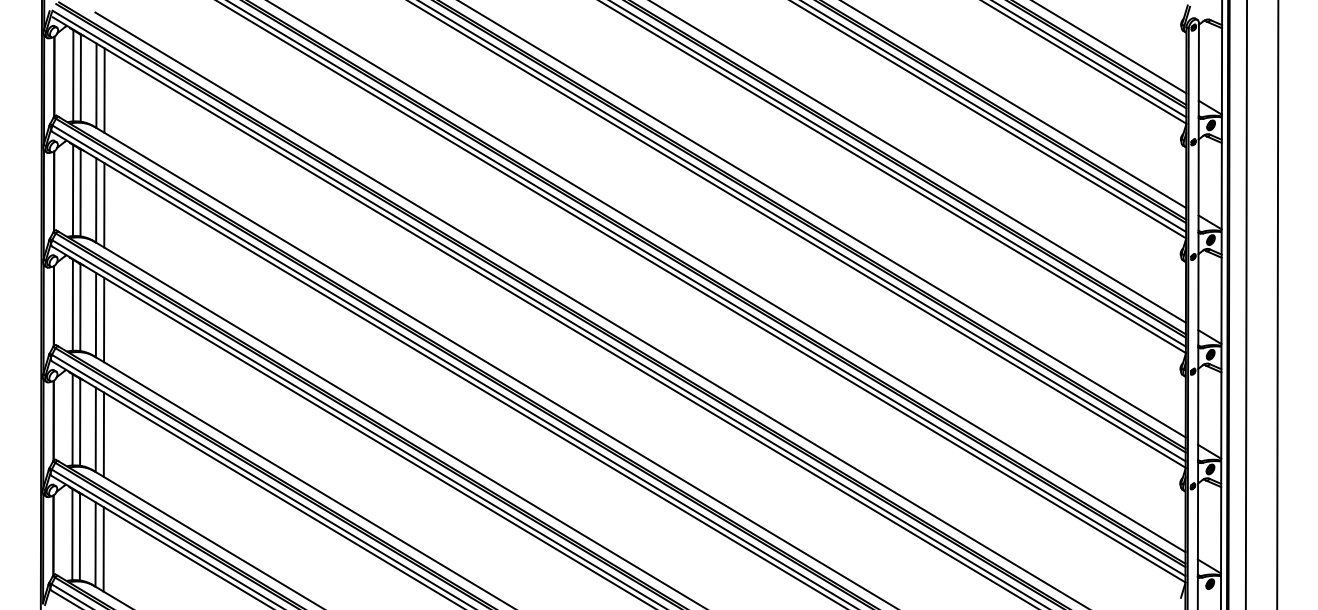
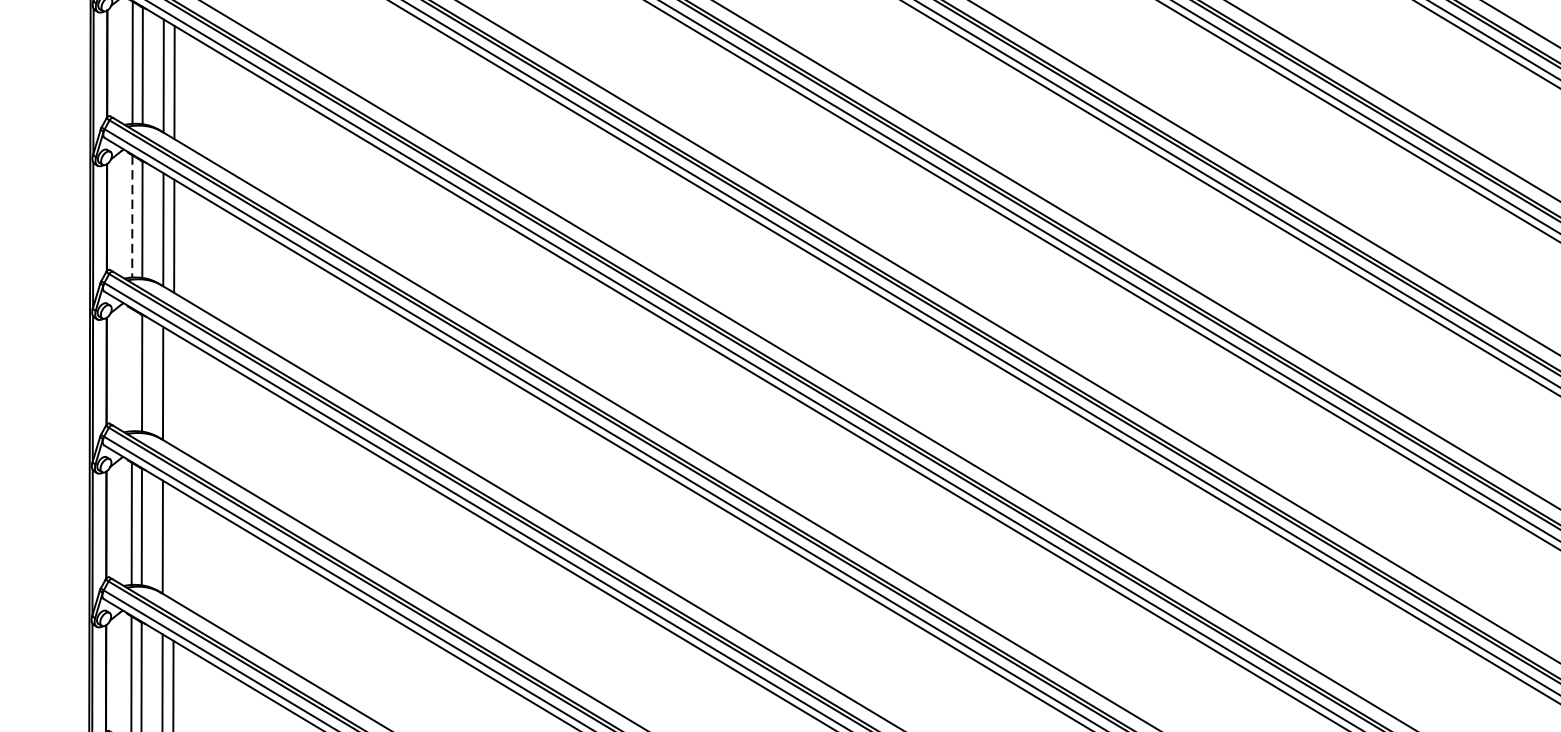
line: (73, 190) -> (132, 216), solid -> dashed
line: (72, 304) -> (131, 369), removed
line: (104, 319) -> (174, 389), removed
line: (103, 434) -> (173, 543), removed

